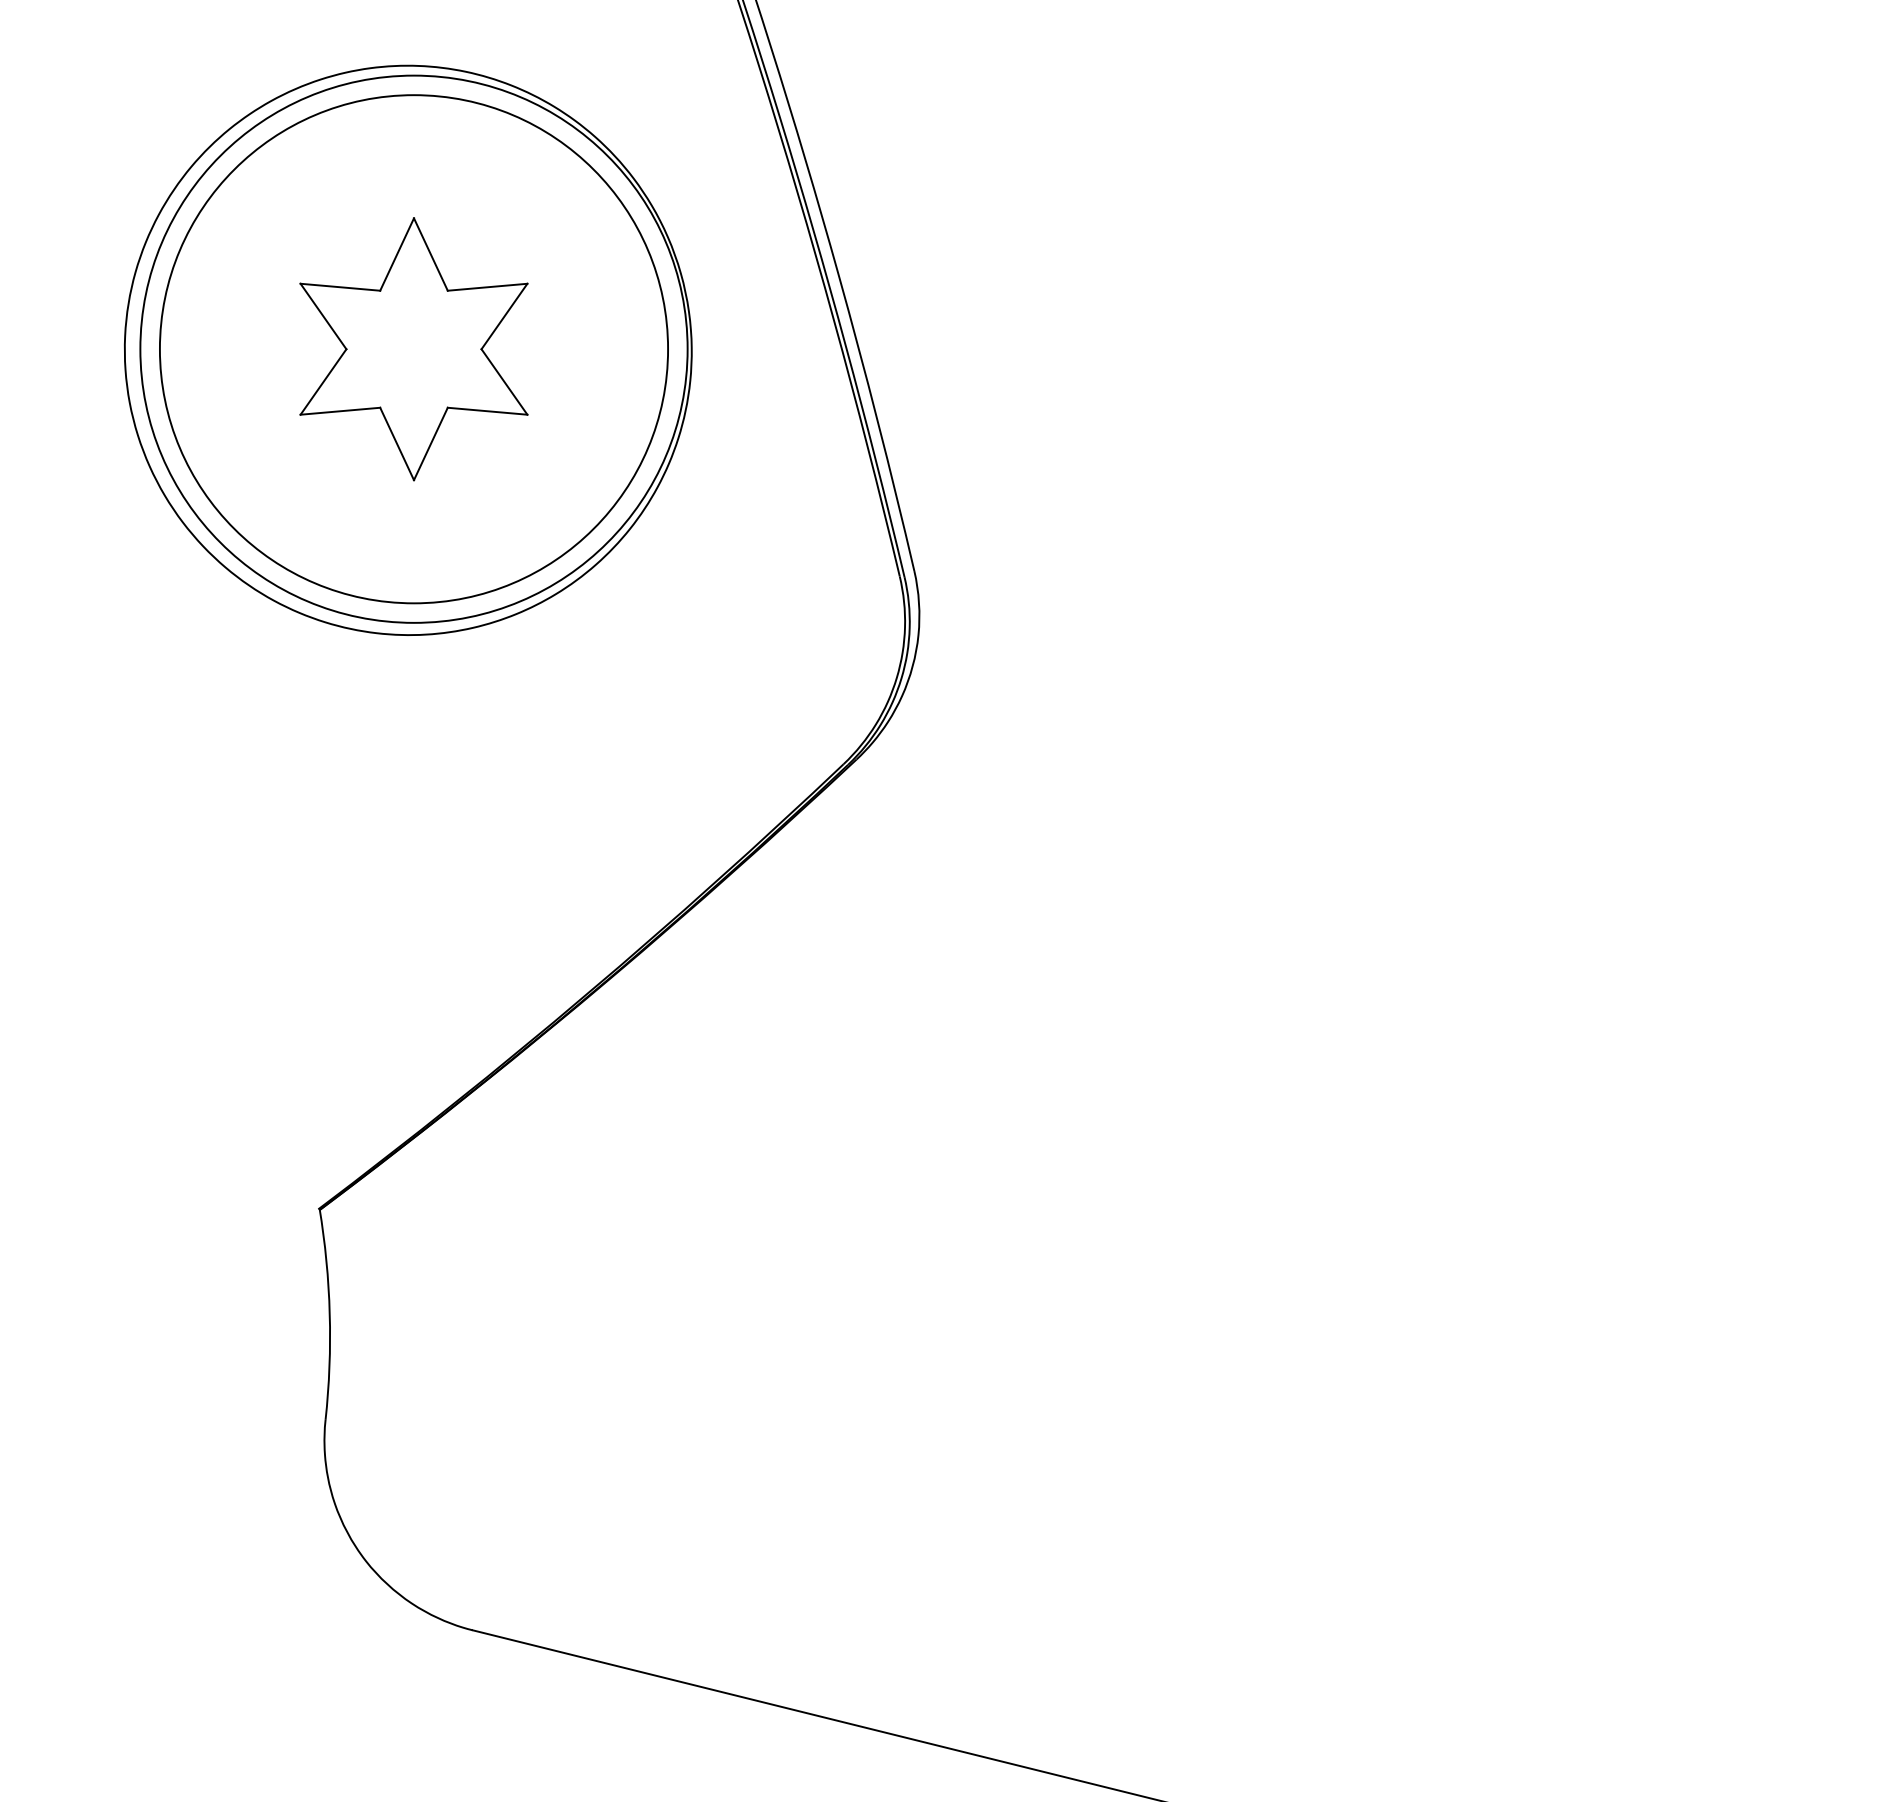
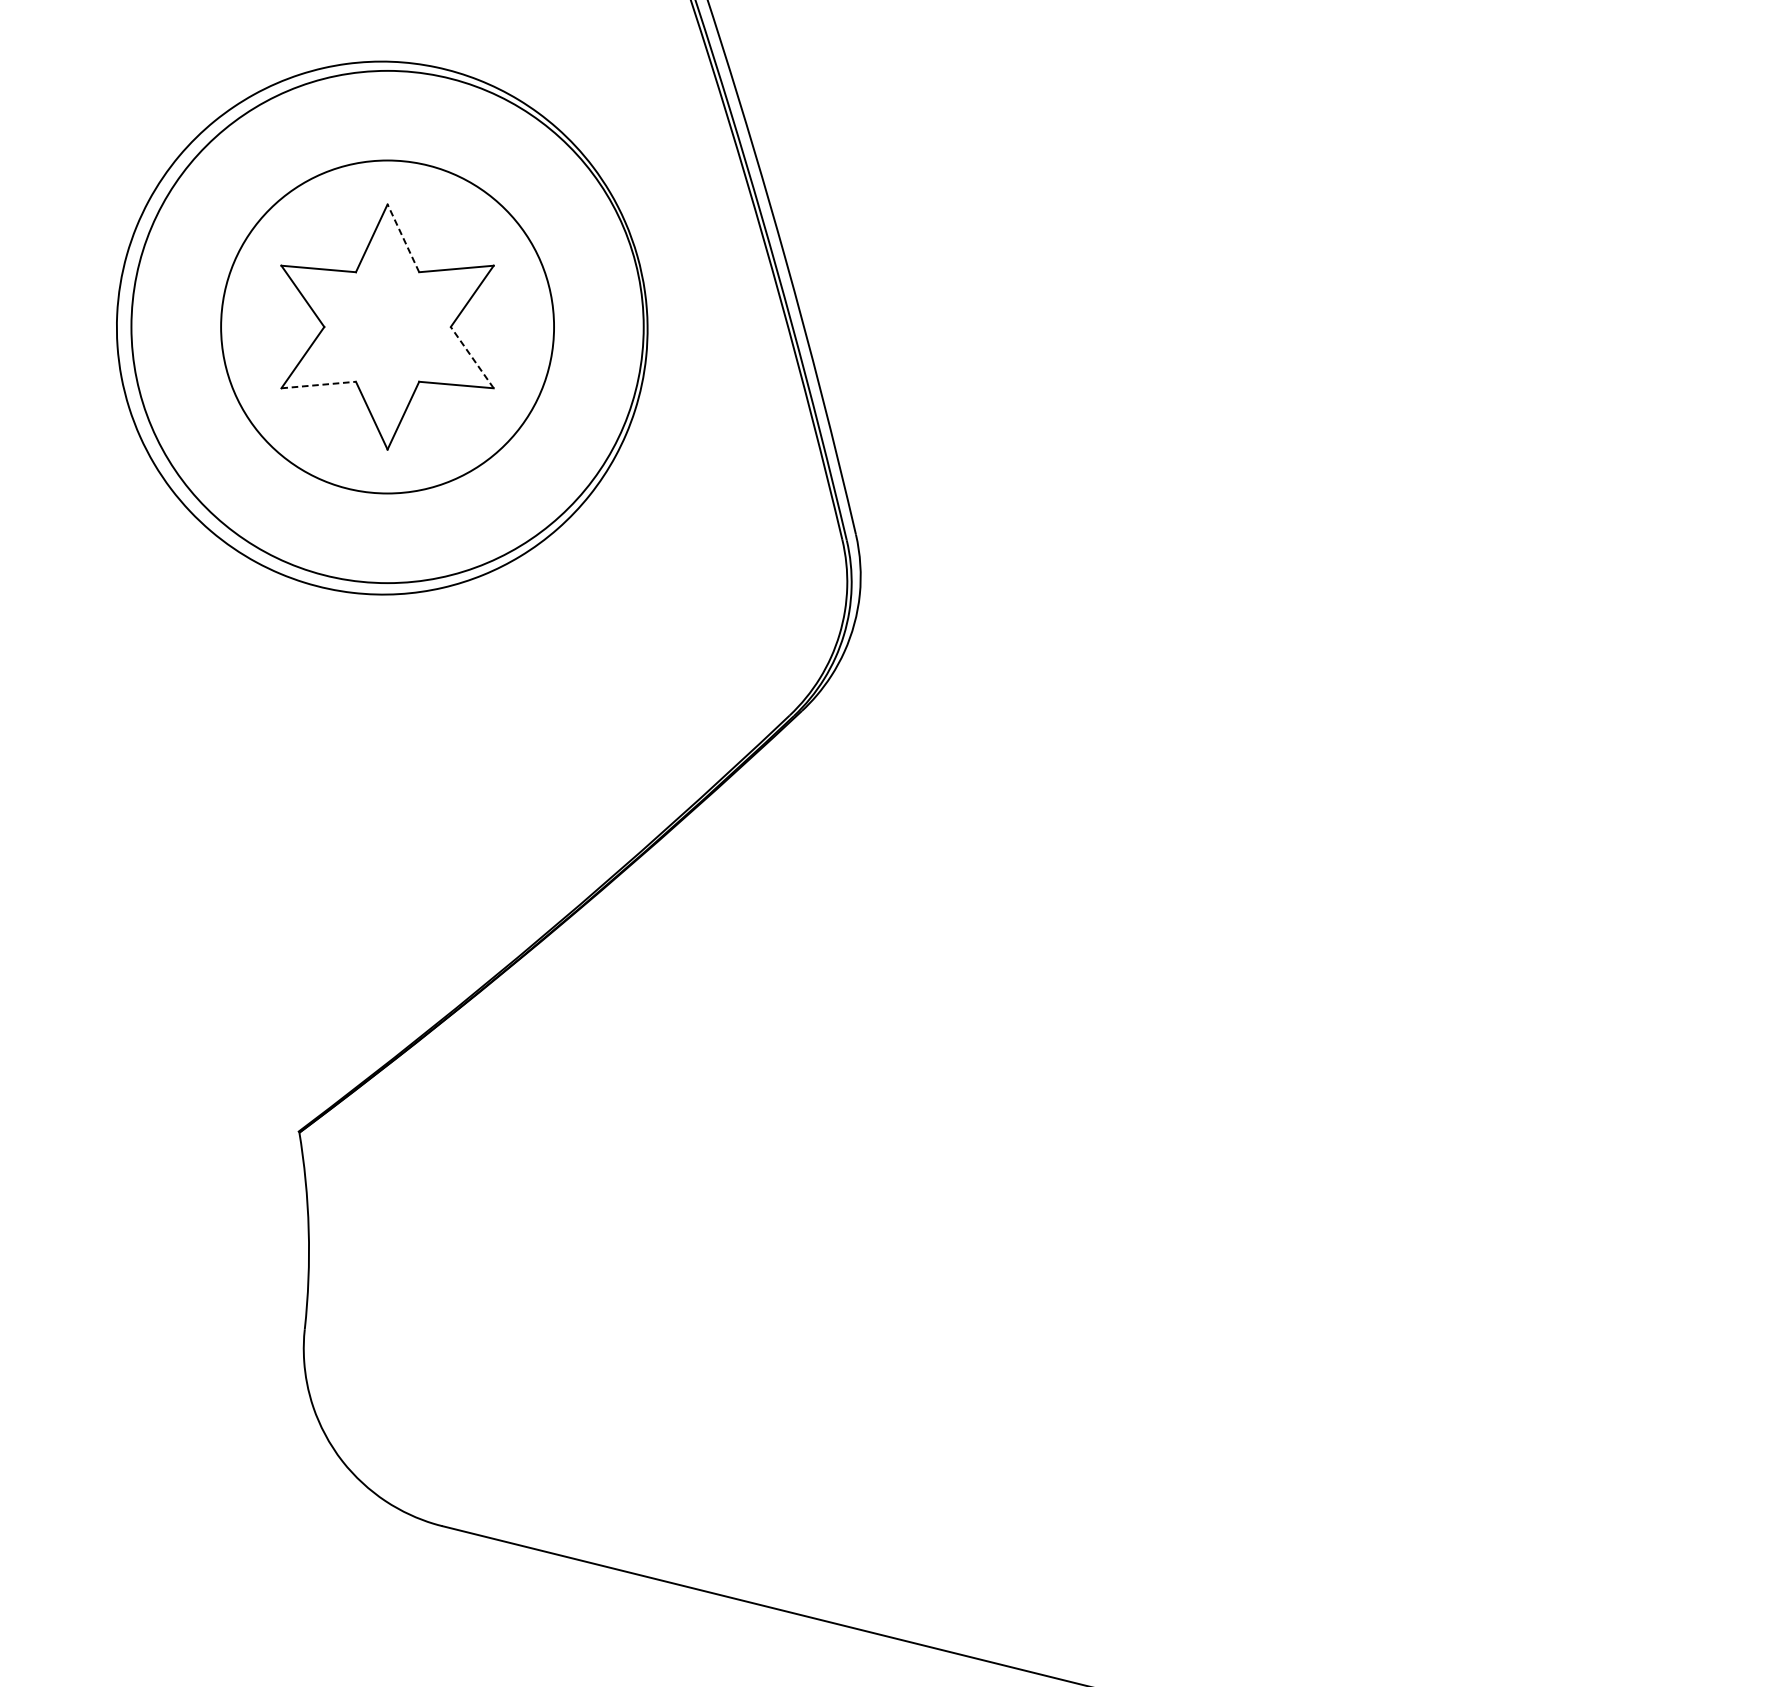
line: (430, 254) -> (403, 238), solid -> dashed
circle: (413, 349) -> (387, 327), size x0.7
line: (504, 381) -> (472, 357), solid -> dashed
line: (340, 411) -> (318, 385), solid -> dashed

